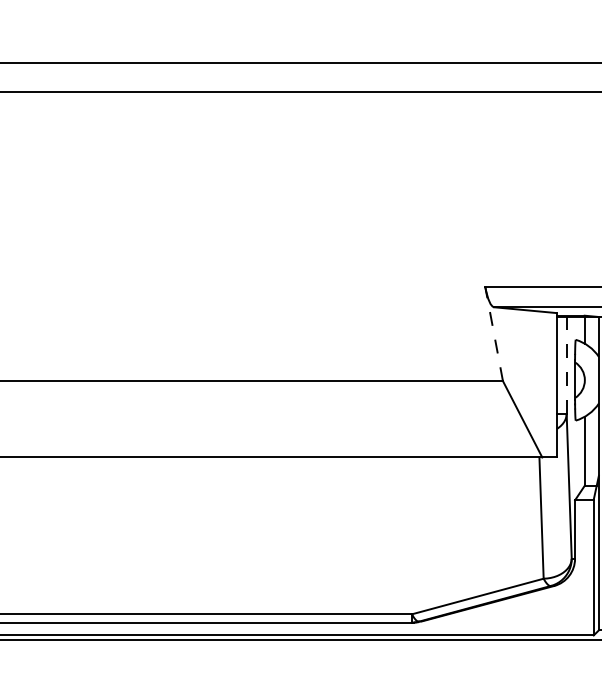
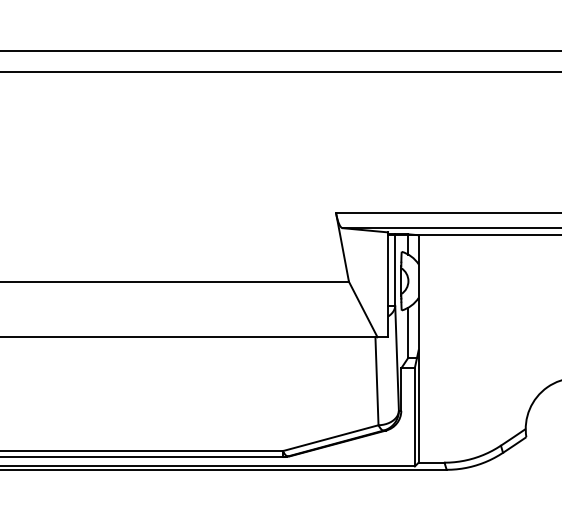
line: (494, 333) -> (342, 247), dashed -> solid
line: (567, 365) -> (395, 270), dashed -> solid

